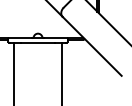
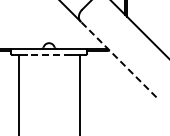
line: (37, 42) -> (48, 54), solid -> dashed
line: (92, 46) -> (118, 59), solid -> dashed

